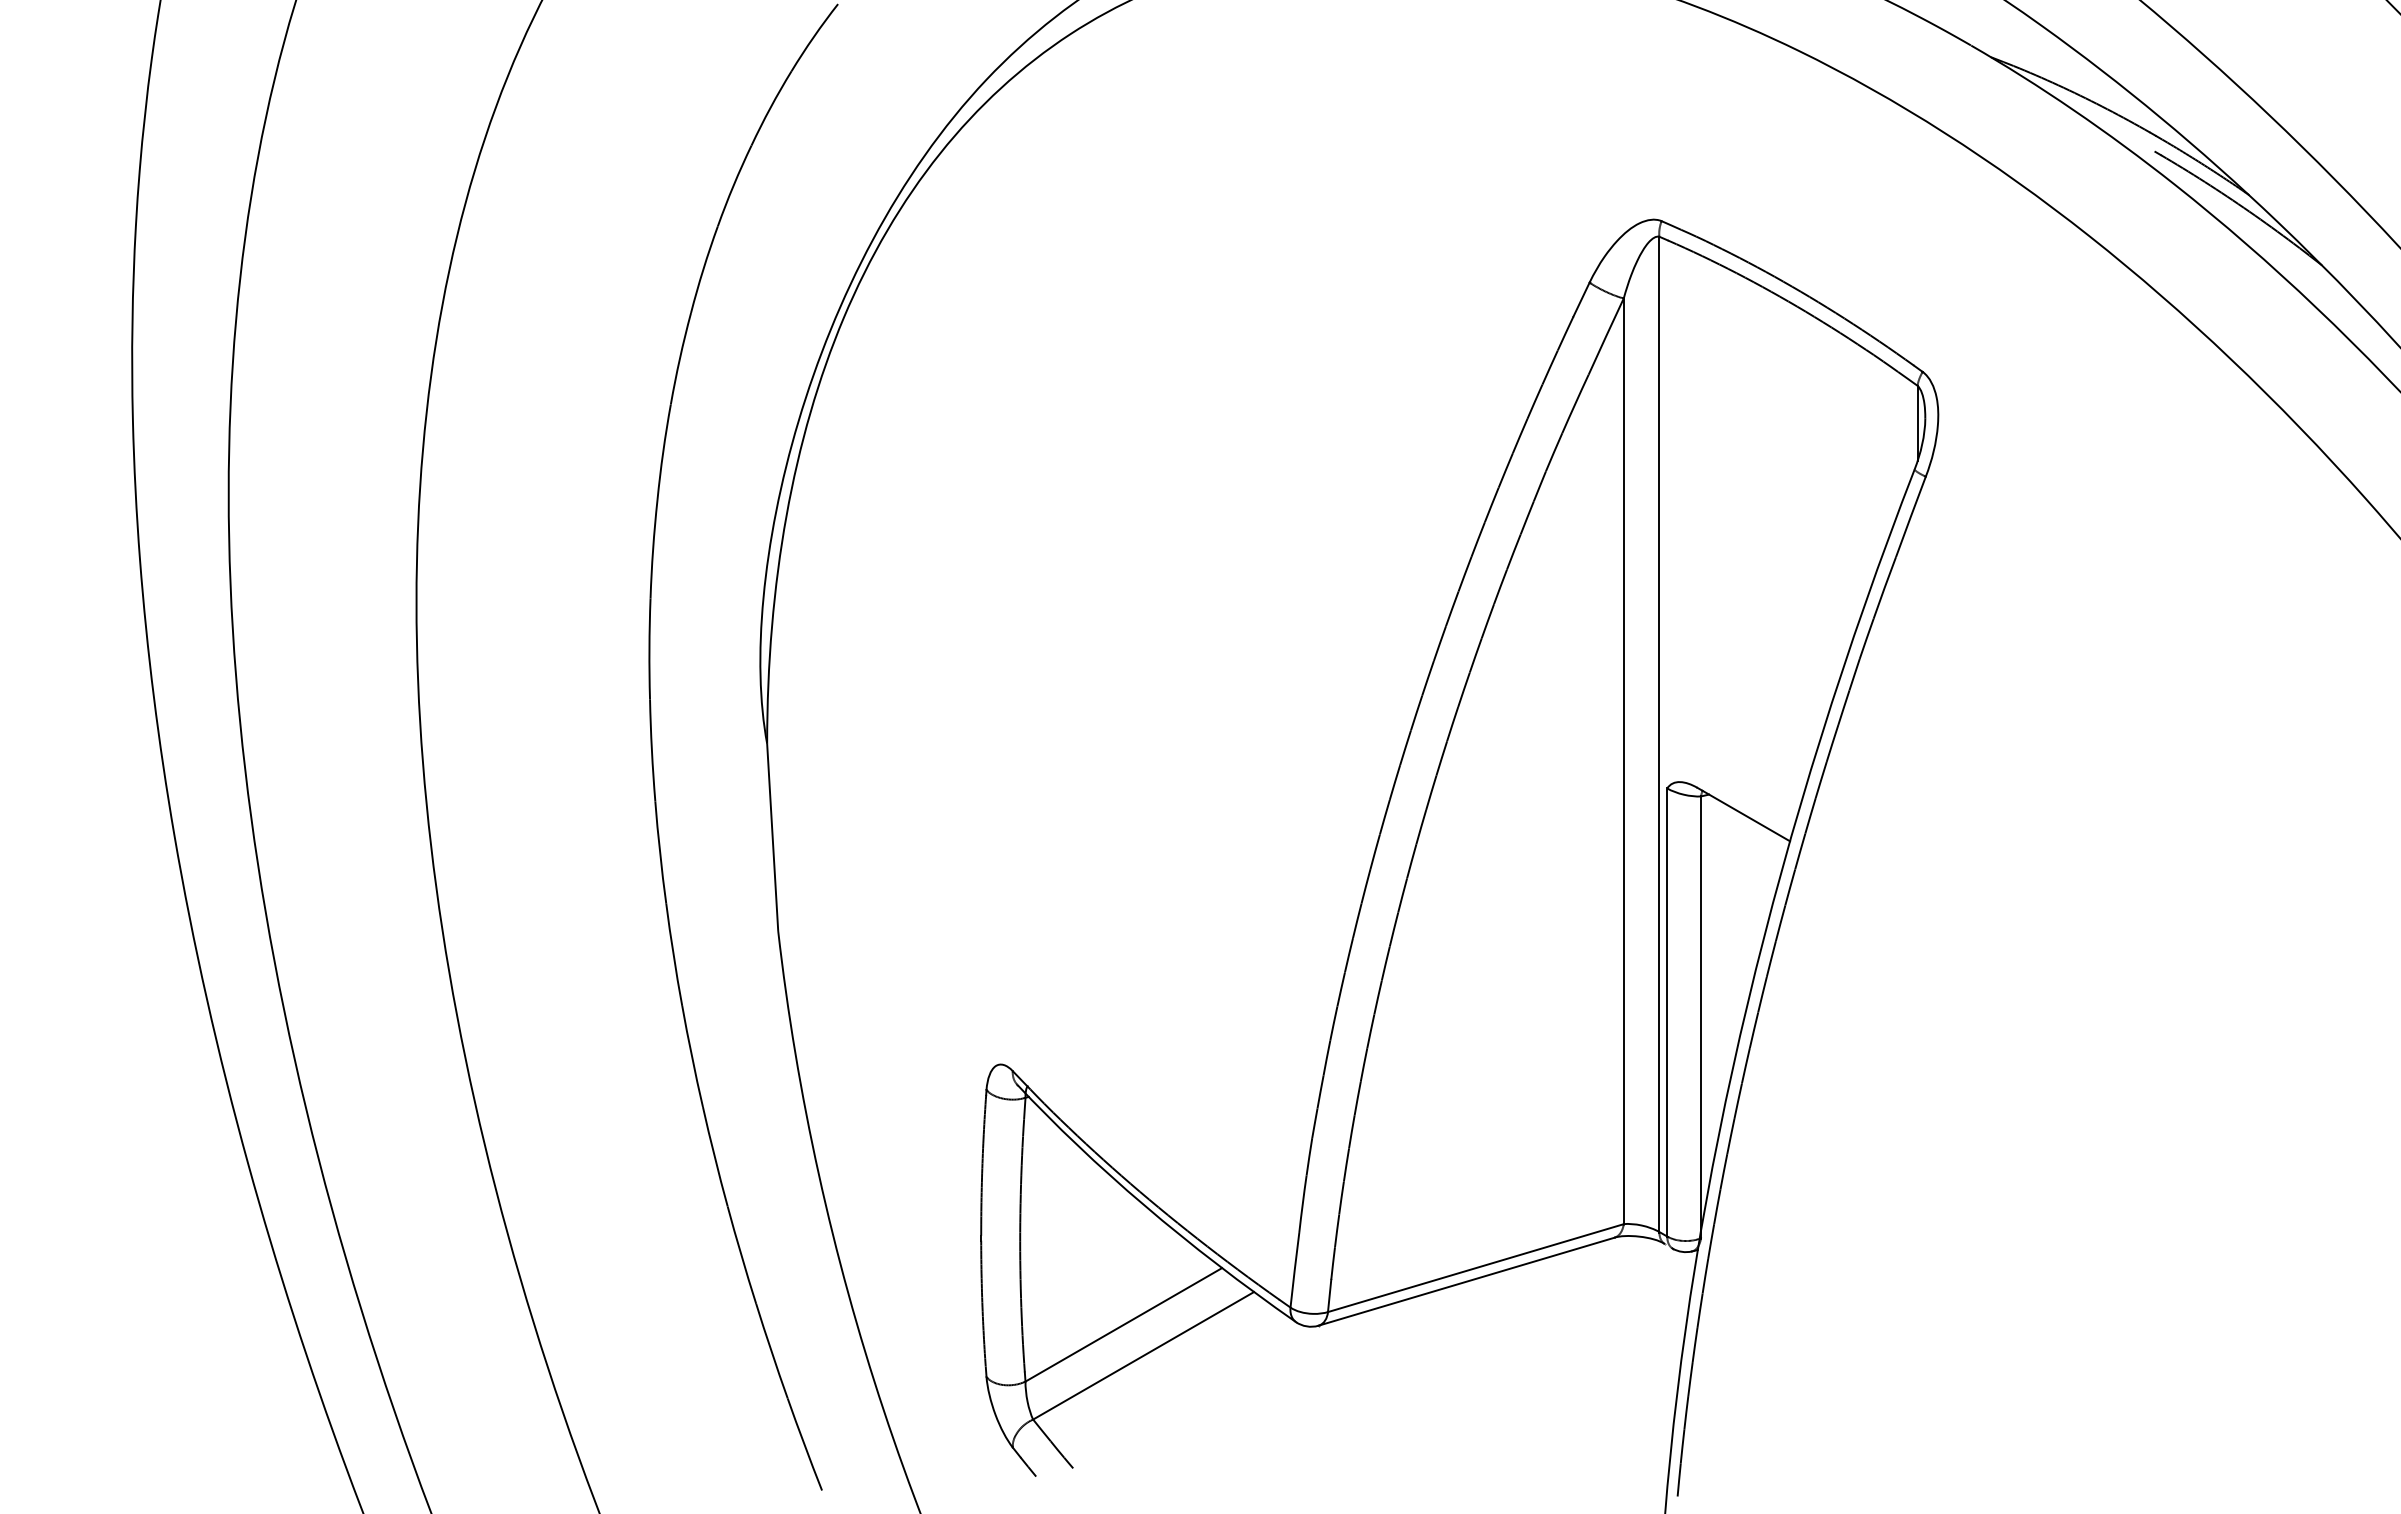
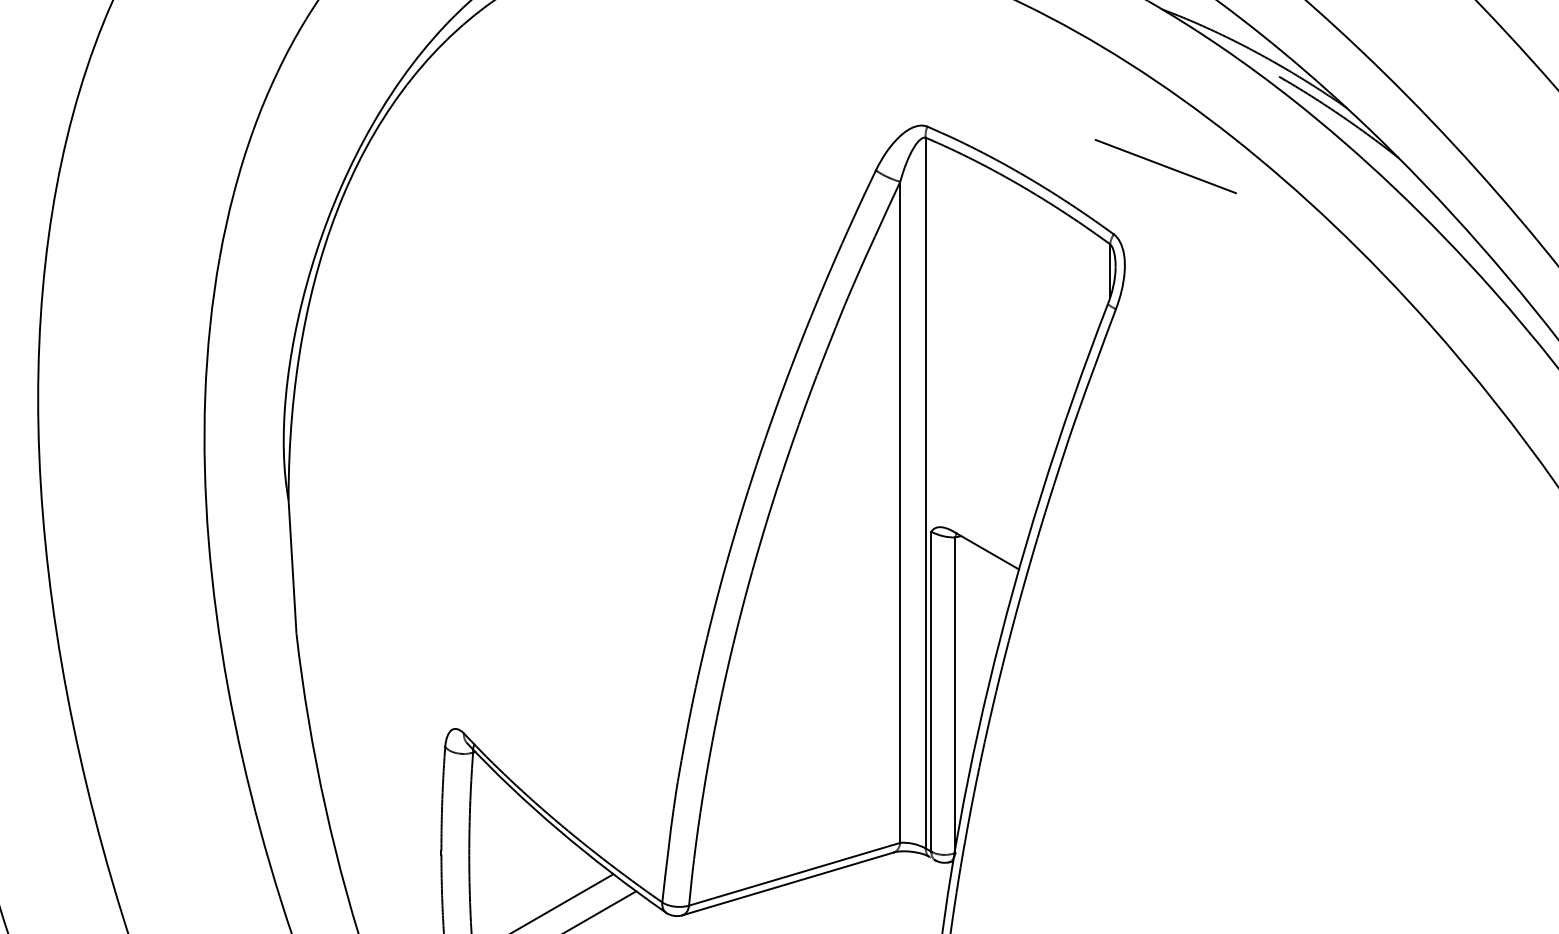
line: (1995, 276) -> (1165, 166), added

